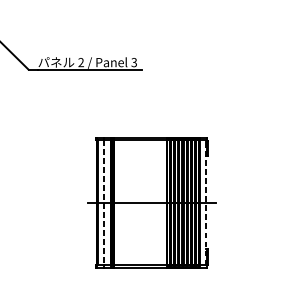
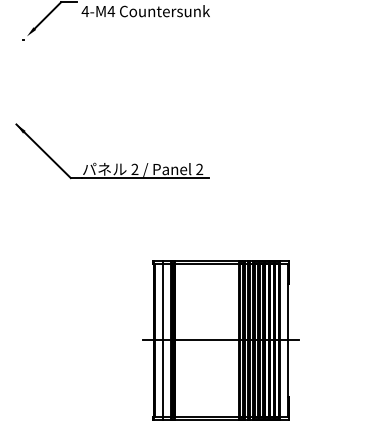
text: (134, 62) -> (199, 169), 3 -> 2
line: (103, 202) -> (162, 340), dashed -> solid
line: (206, 202) -> (287, 339), dashed -> solid

